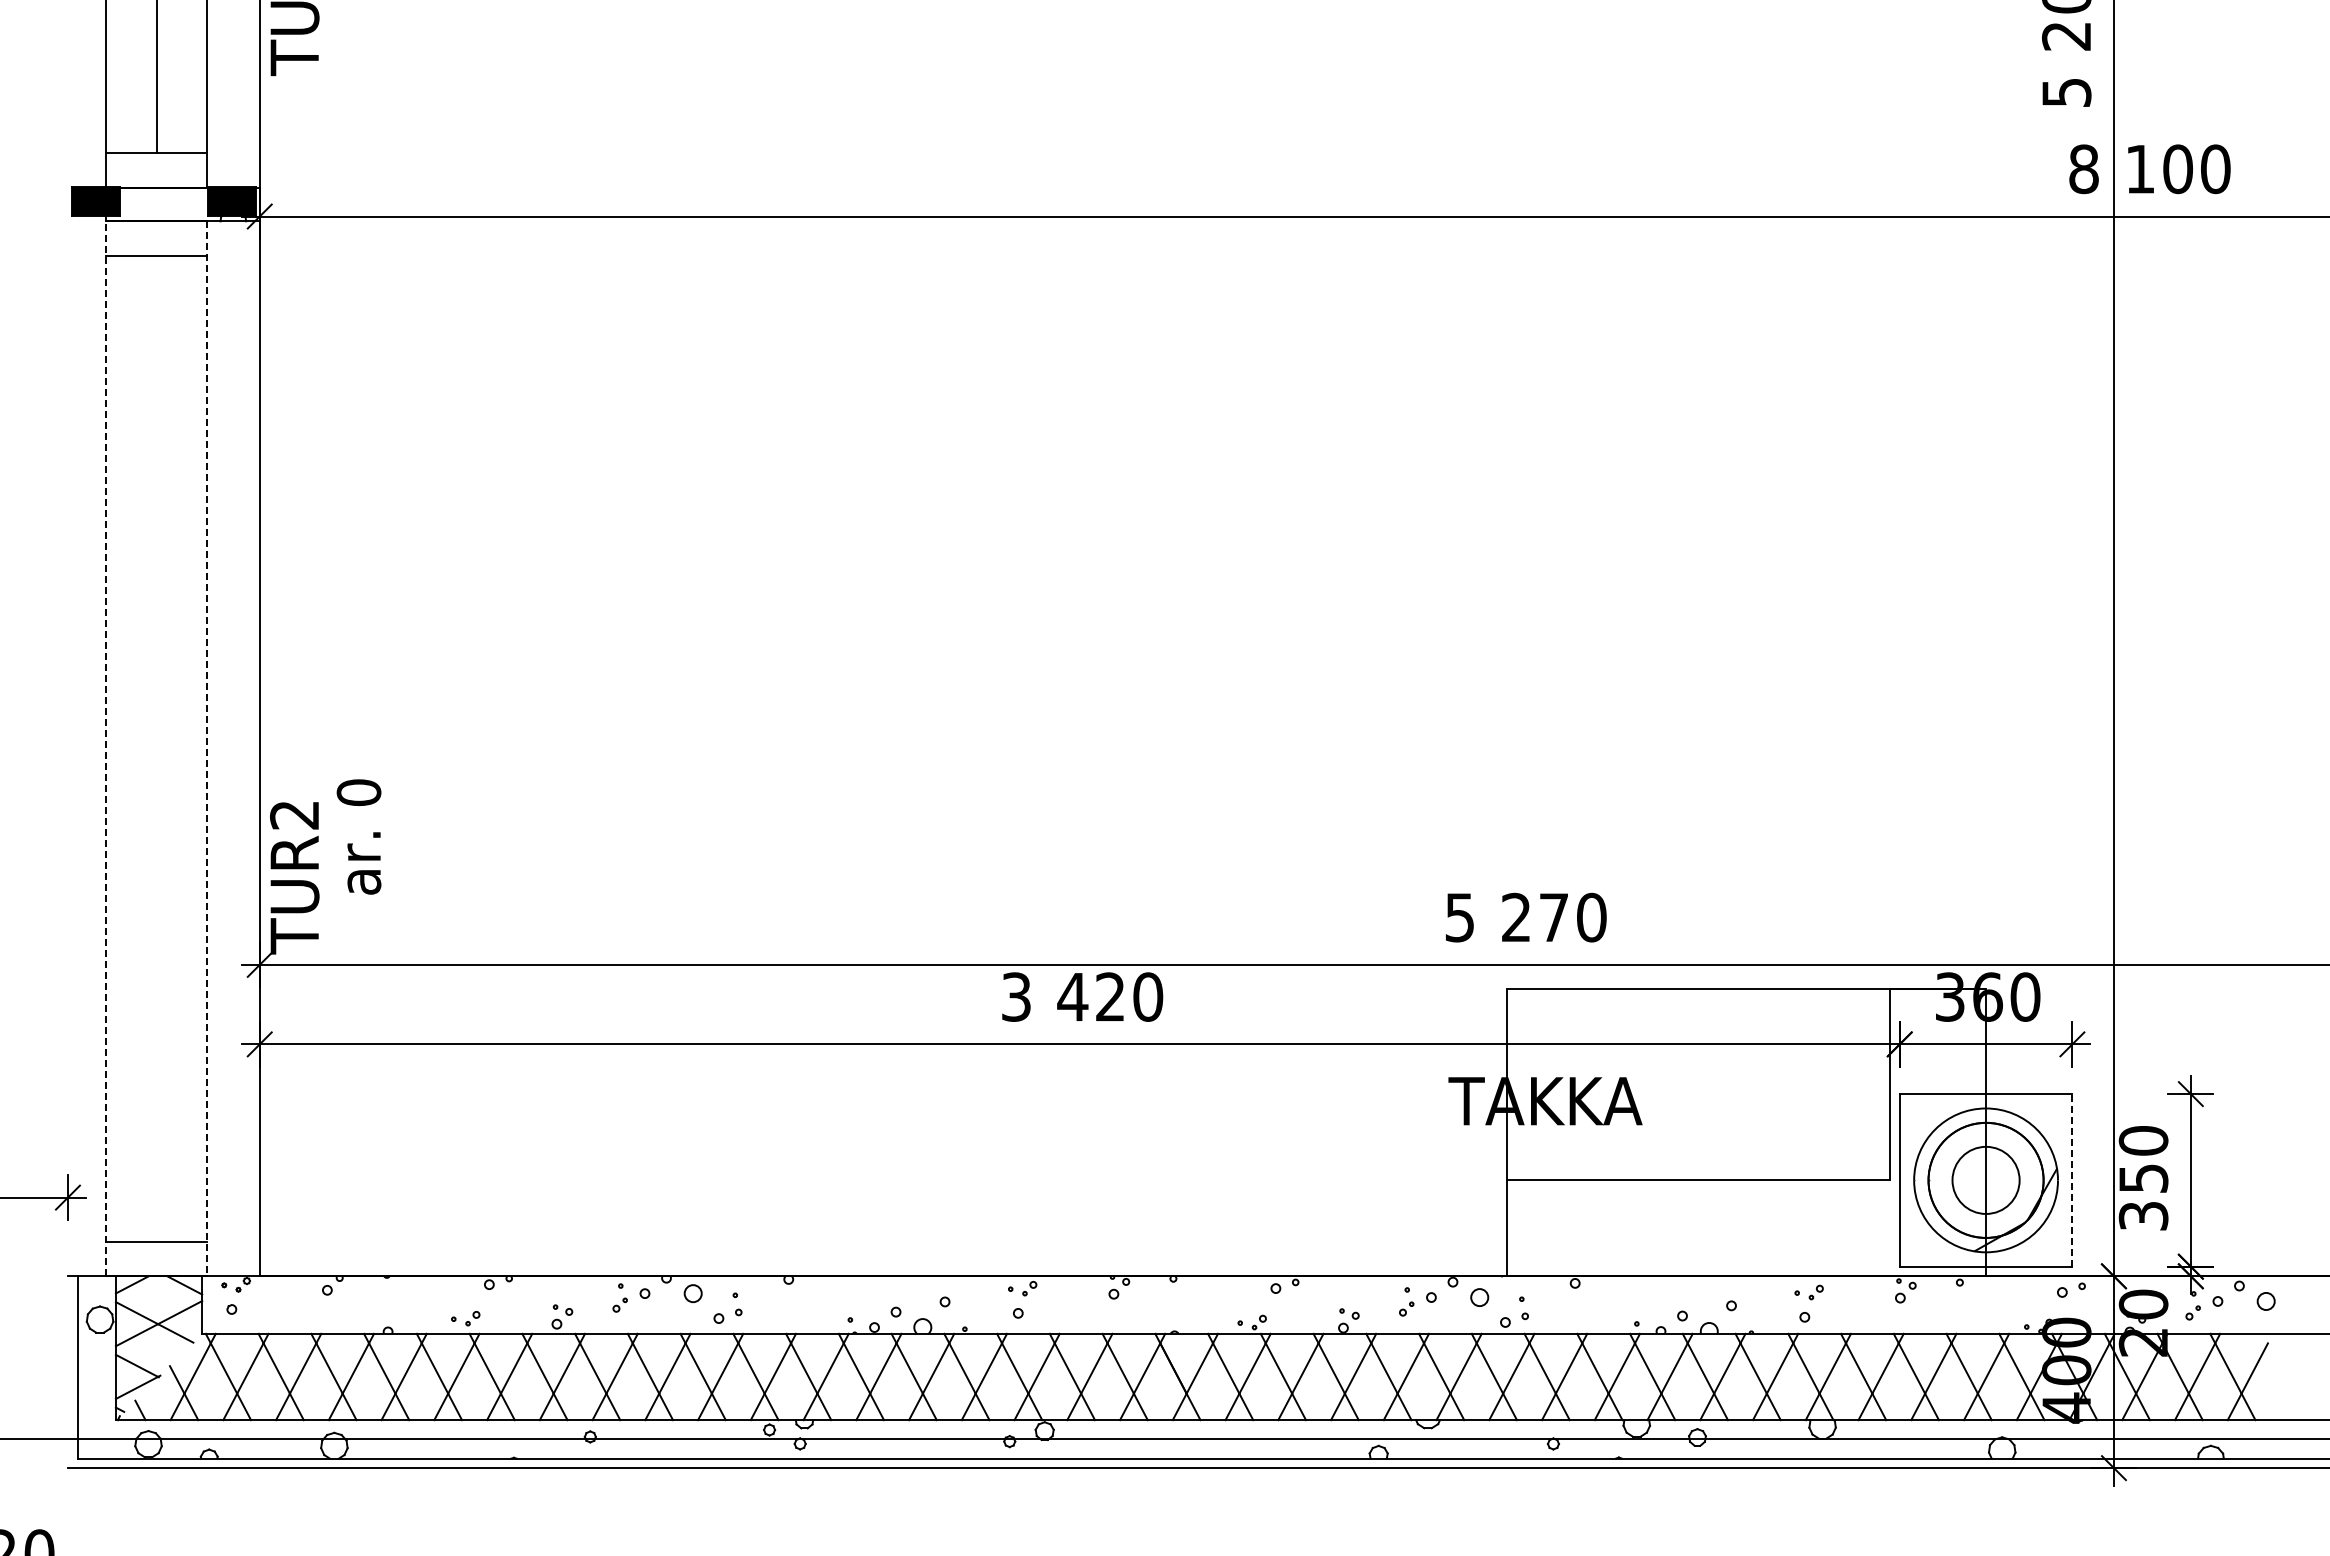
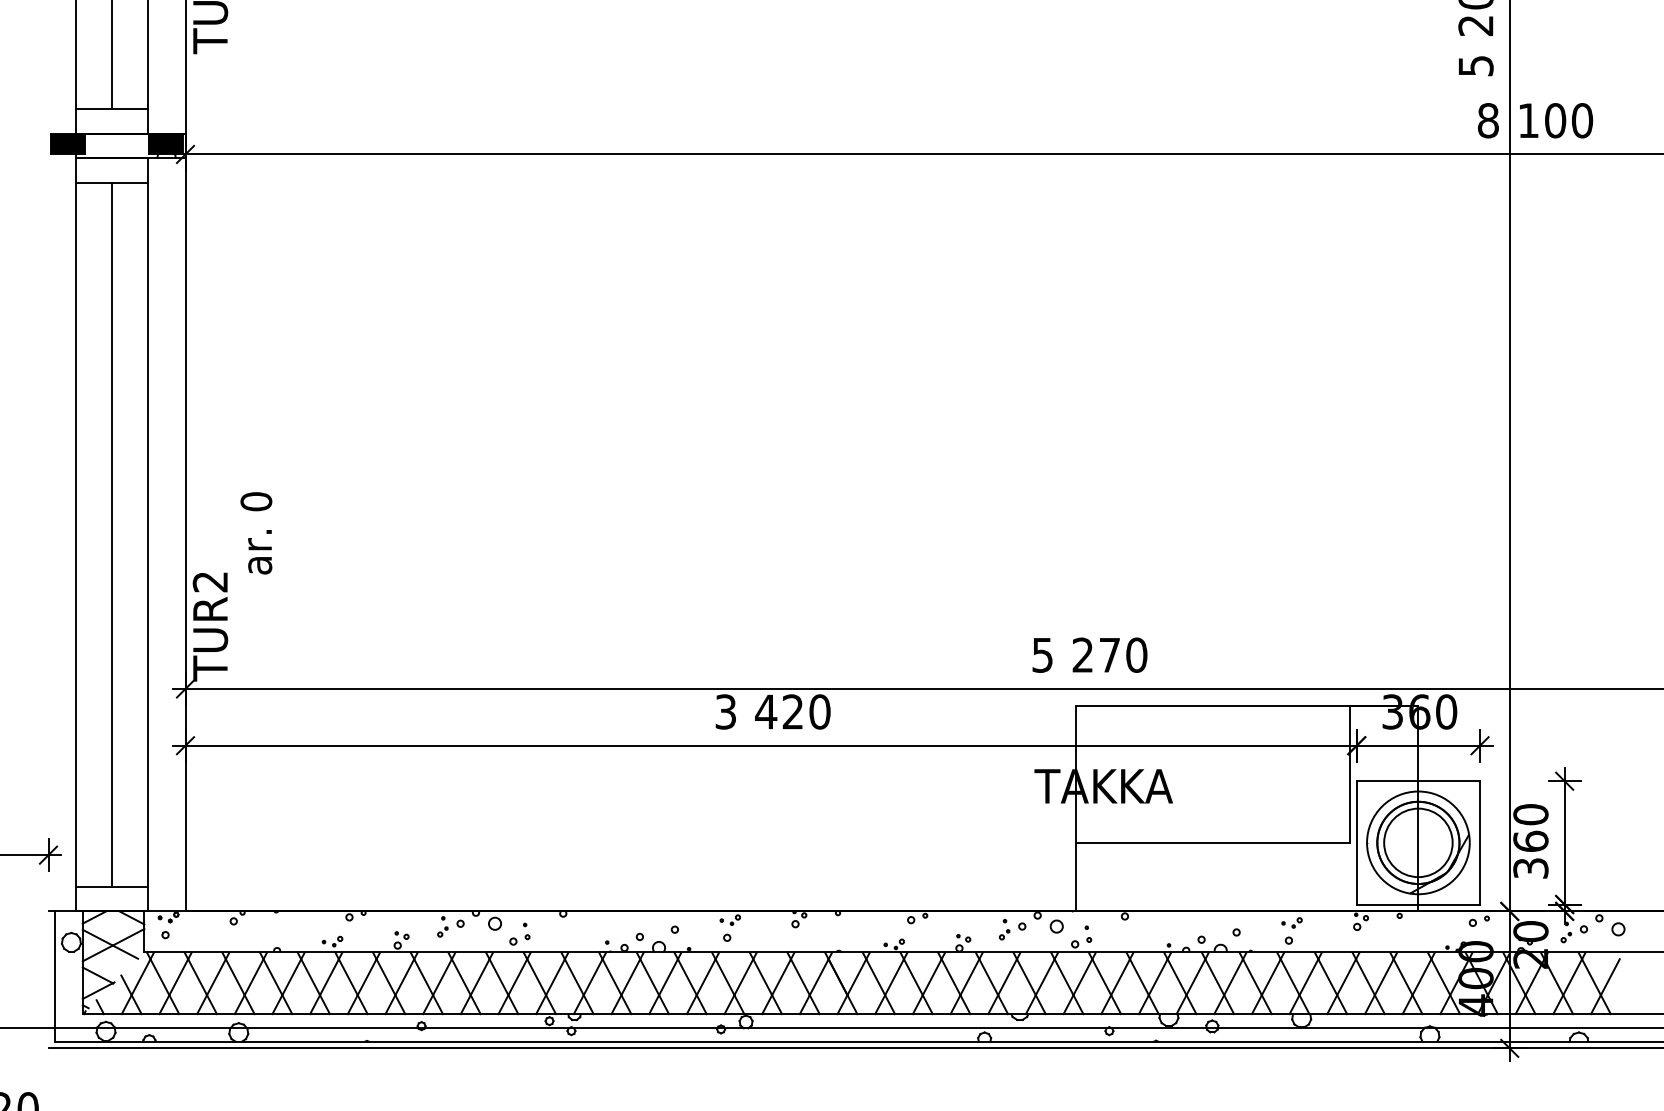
line: (106, 748) -> (76, 534), dashed -> solid
line: (156, 748) -> (111, 534), added
line: (207, 749) -> (148, 535), dashed -> solid
text: (358, 836) -> (255, 533), moved
text: (2143, 1178) -> (1530, 841), 350 -> 360
line: (2072, 1179) -> (1480, 842), dashed -> solid
circle: (1986, 1180) -> (1418, 842), size x1.43

